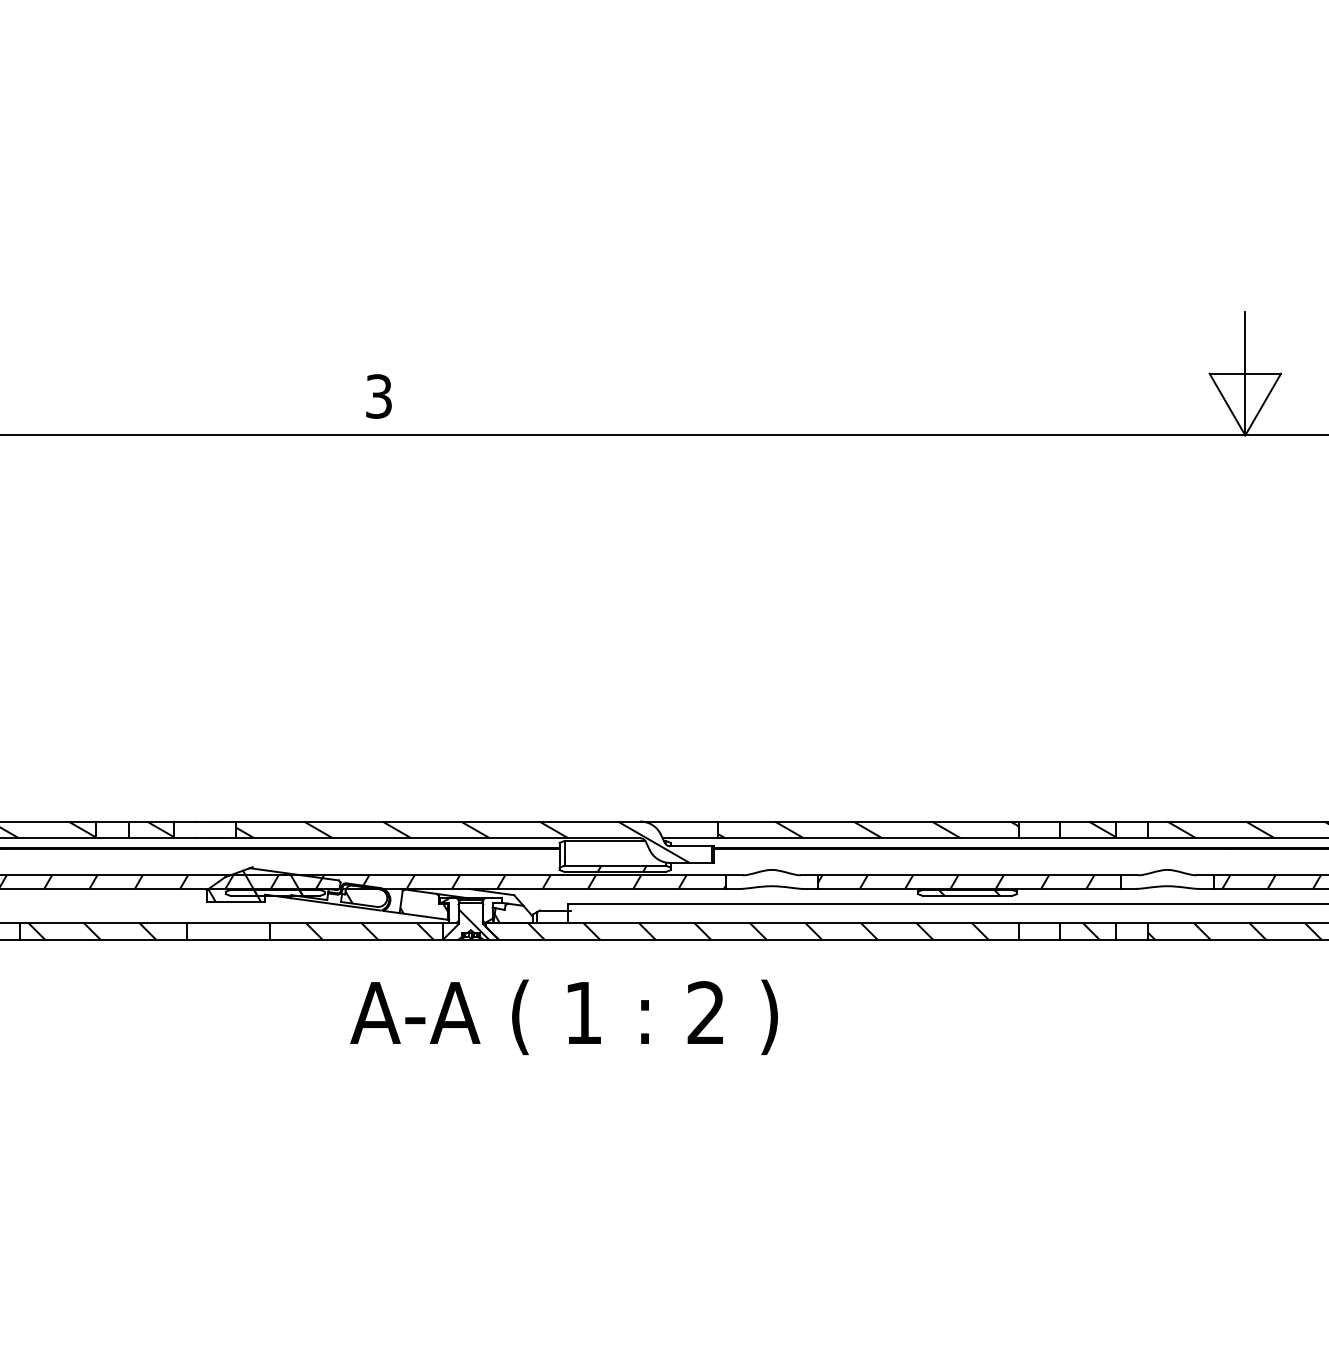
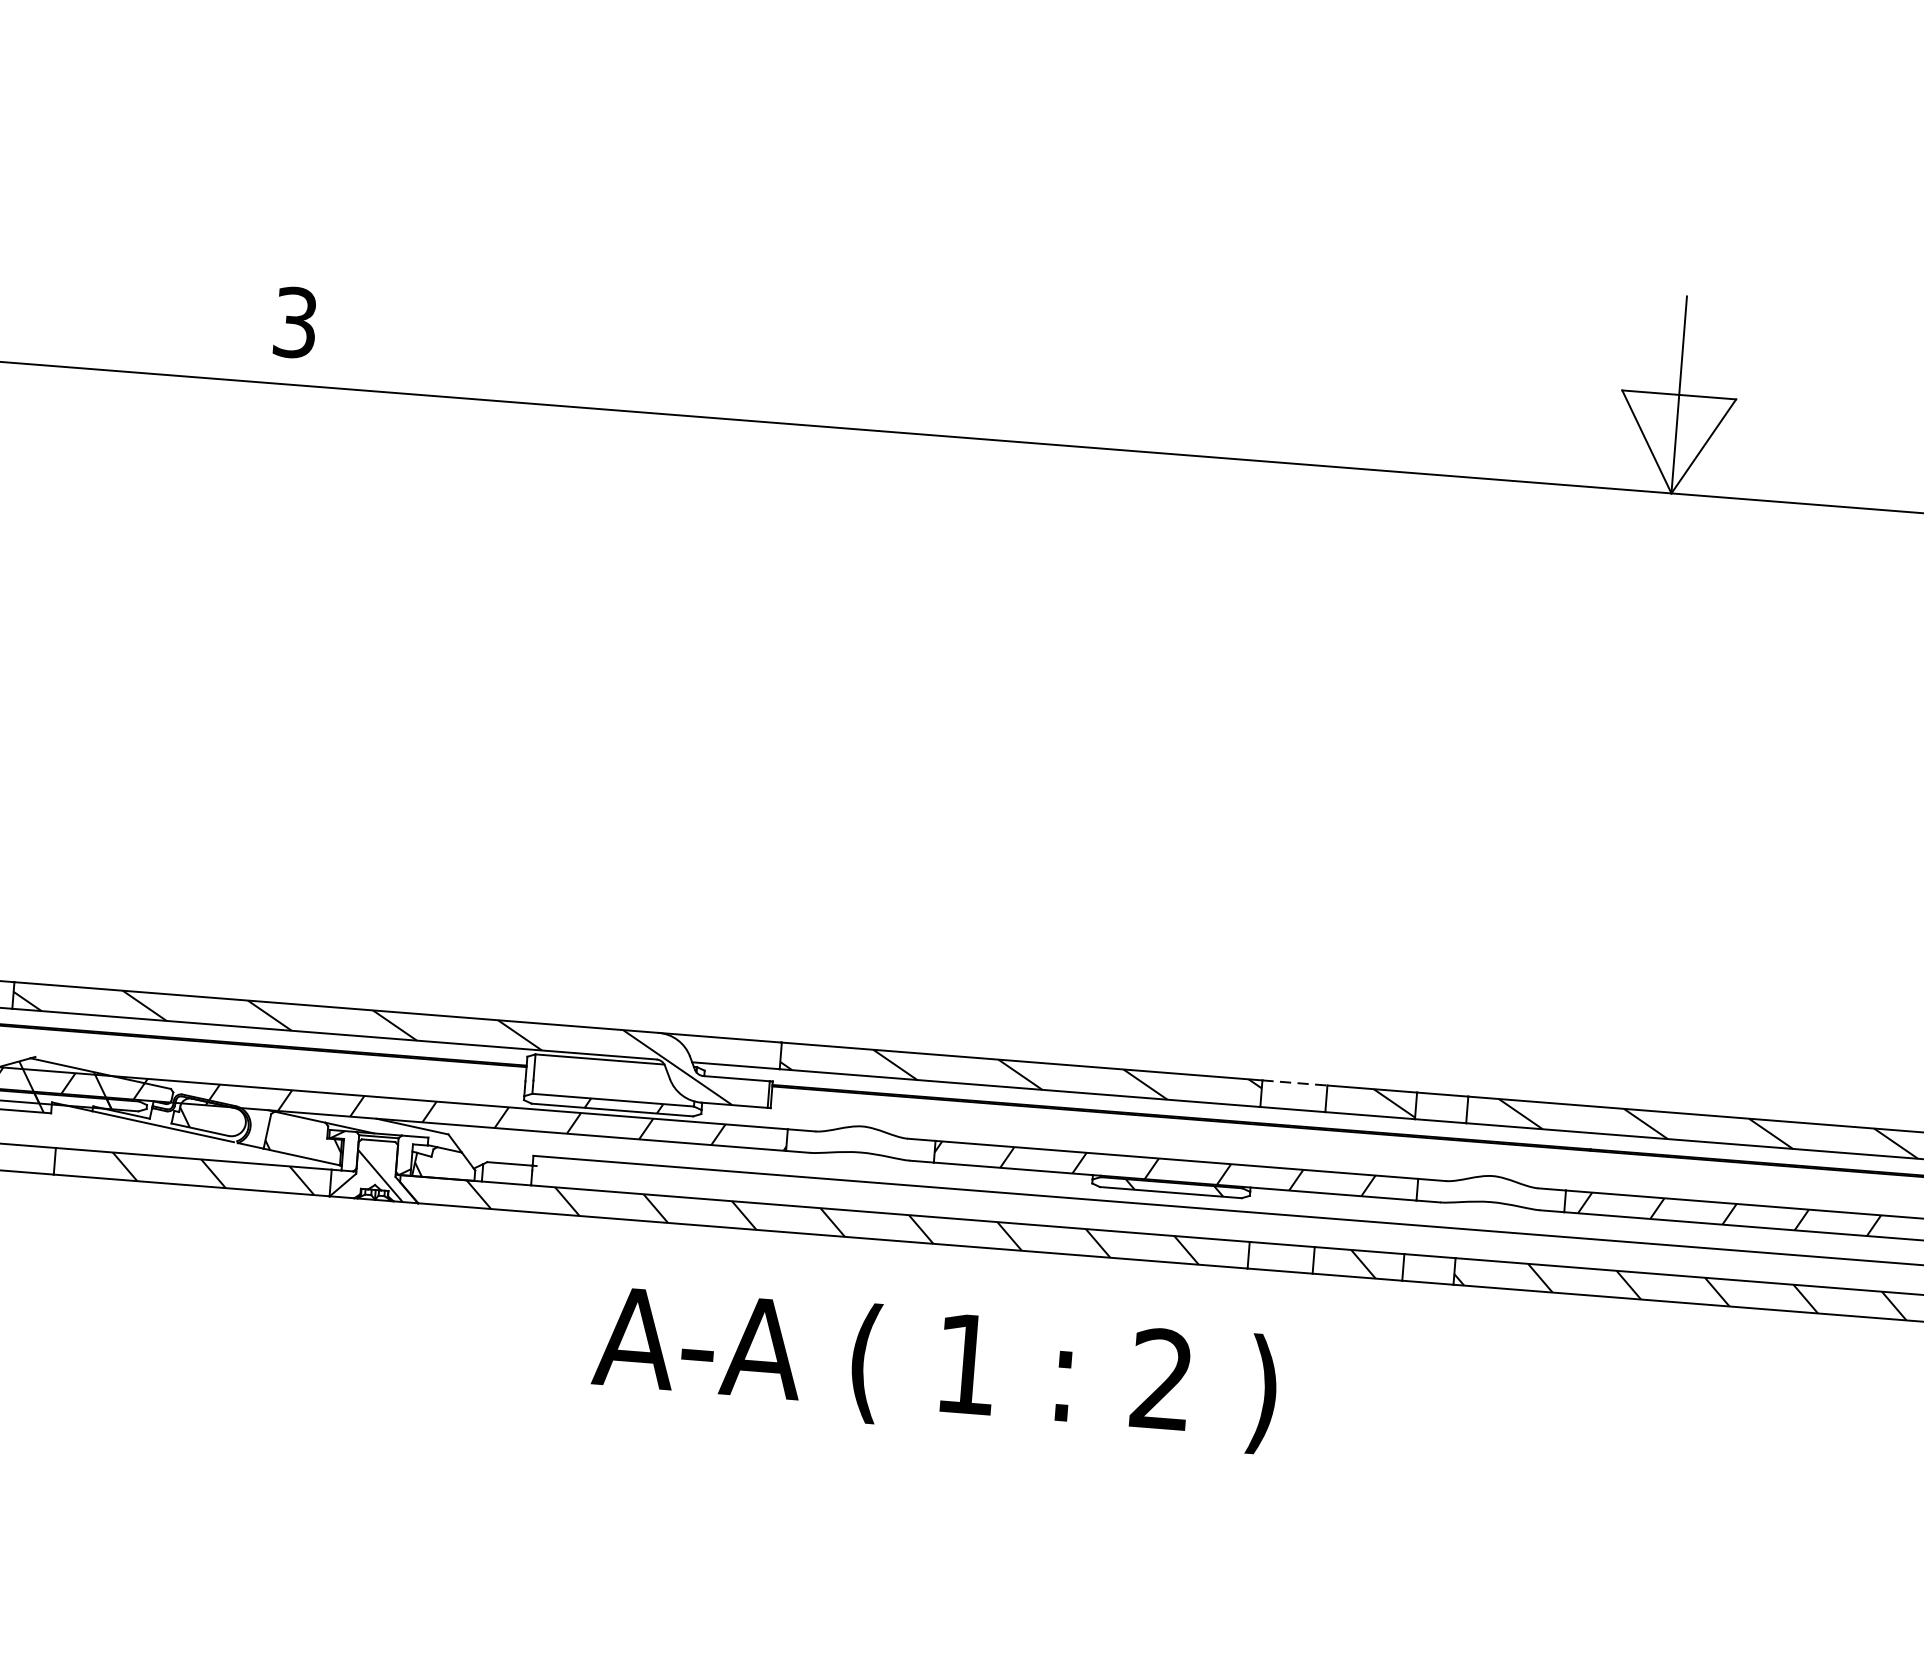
line: (1039, 821) -> (1294, 1082), solid -> dashed
text: (563, 1016) -> (934, 1367), moved

